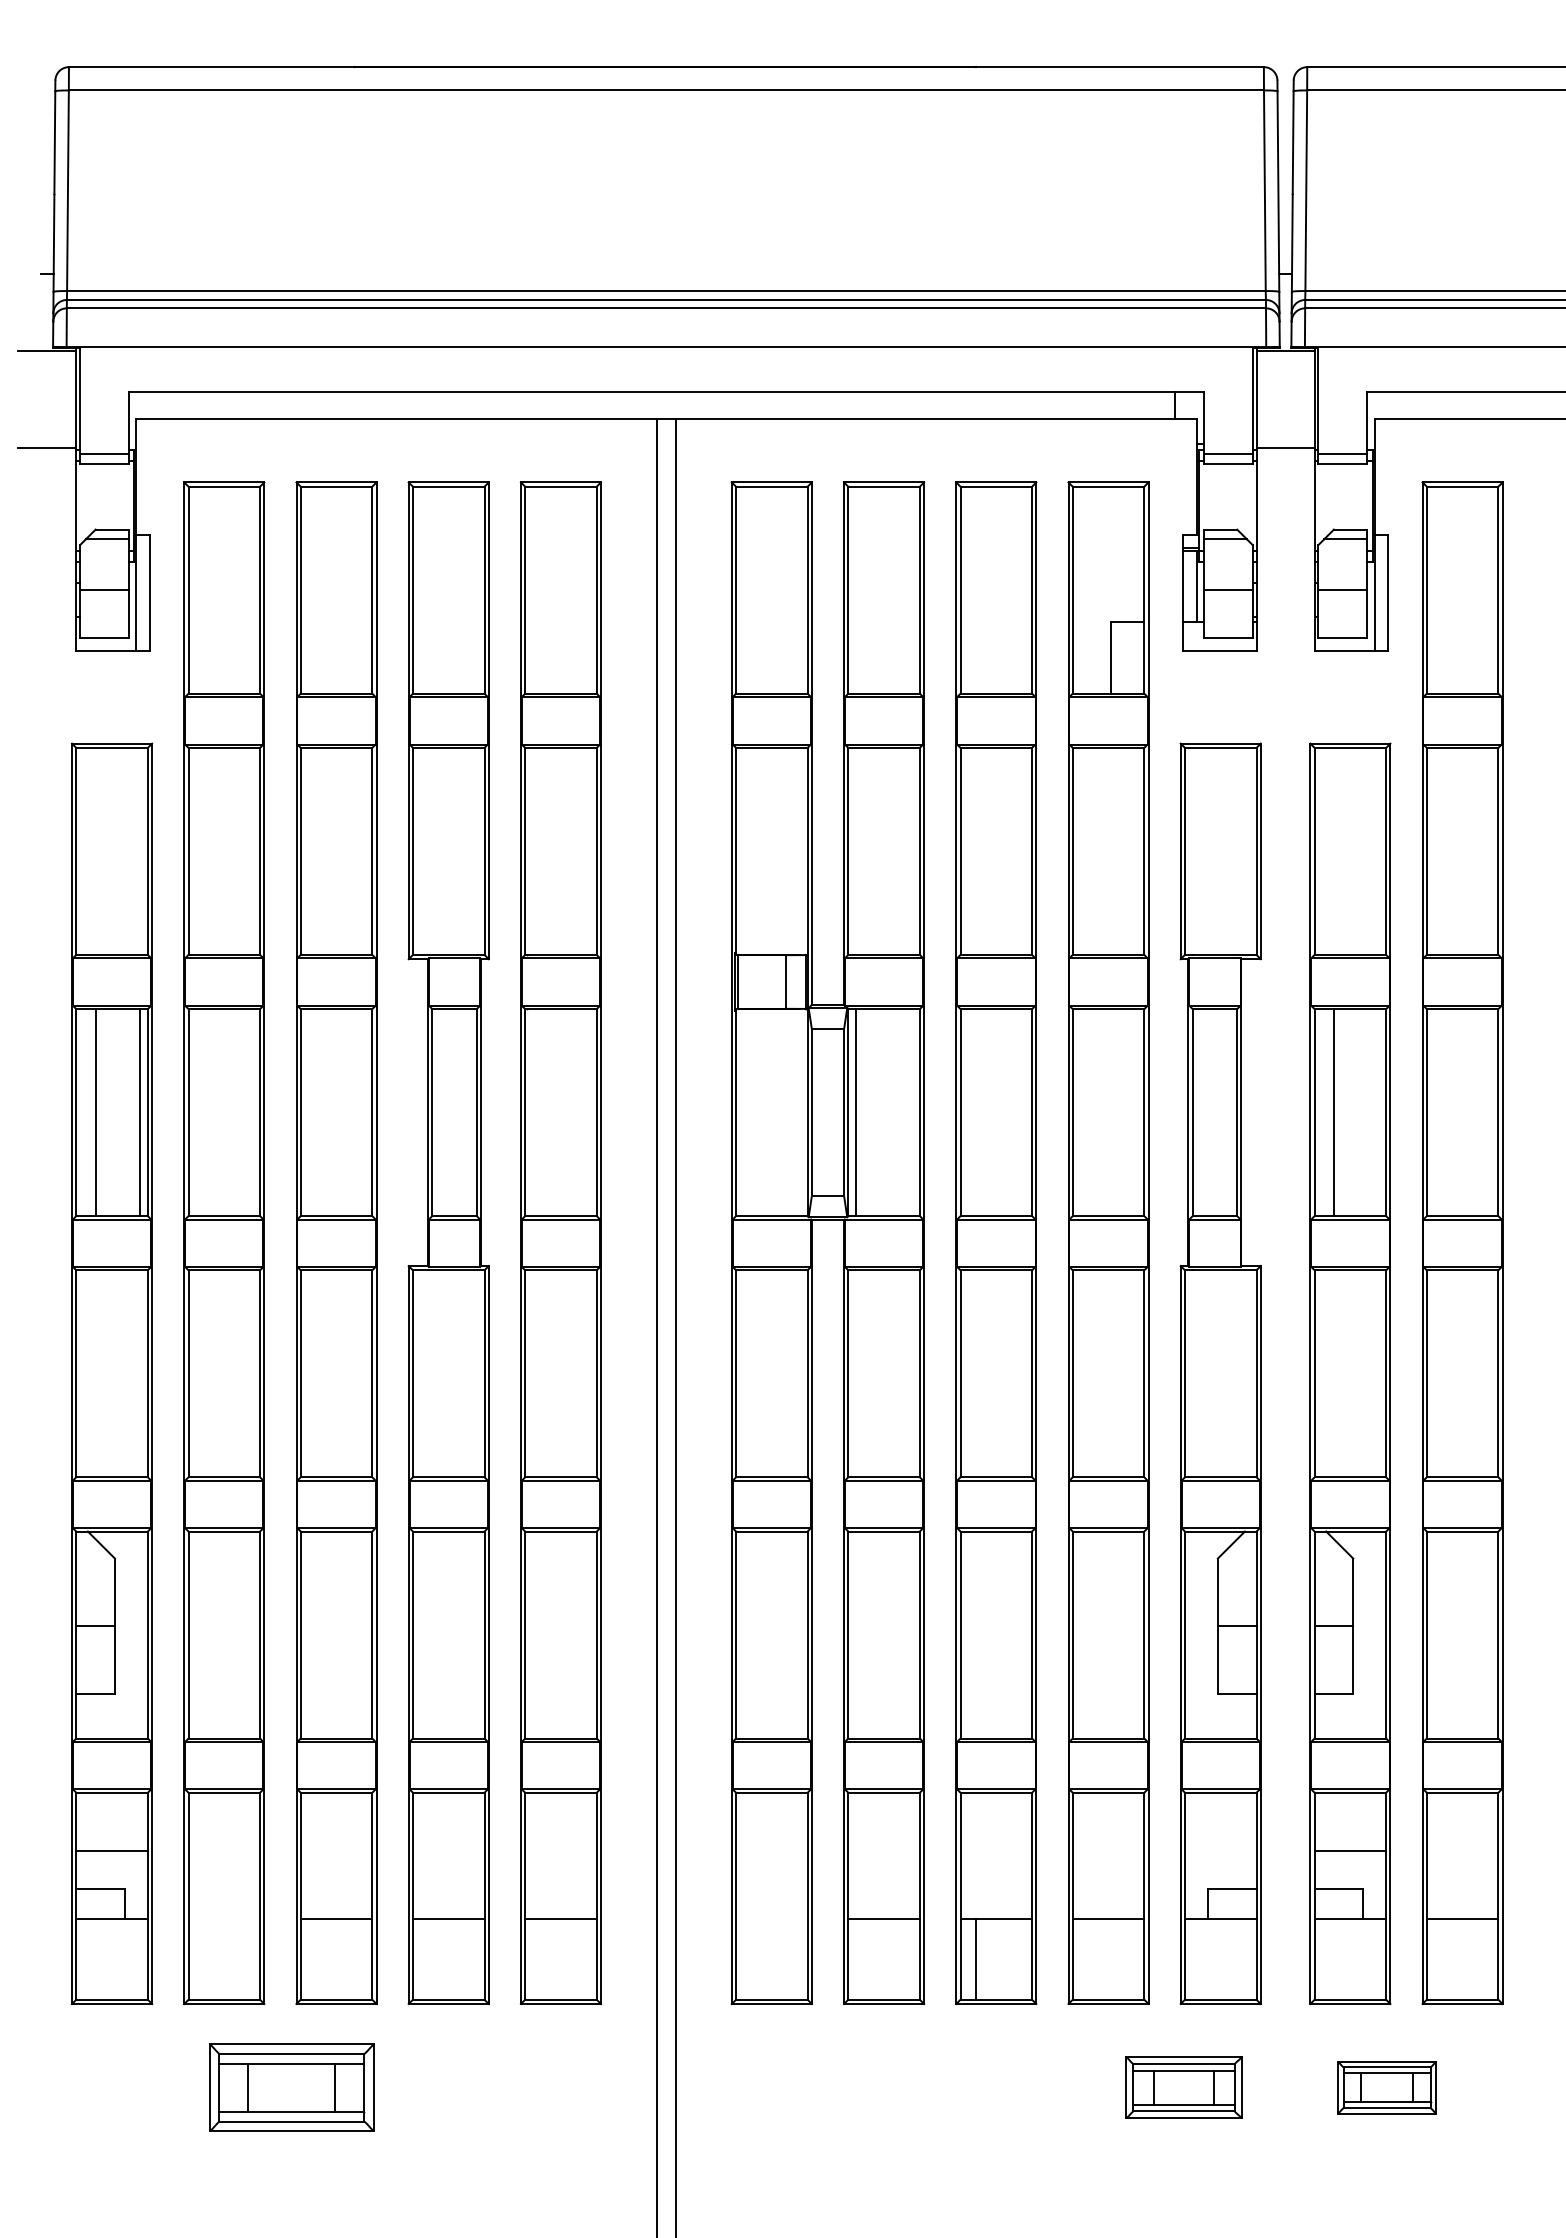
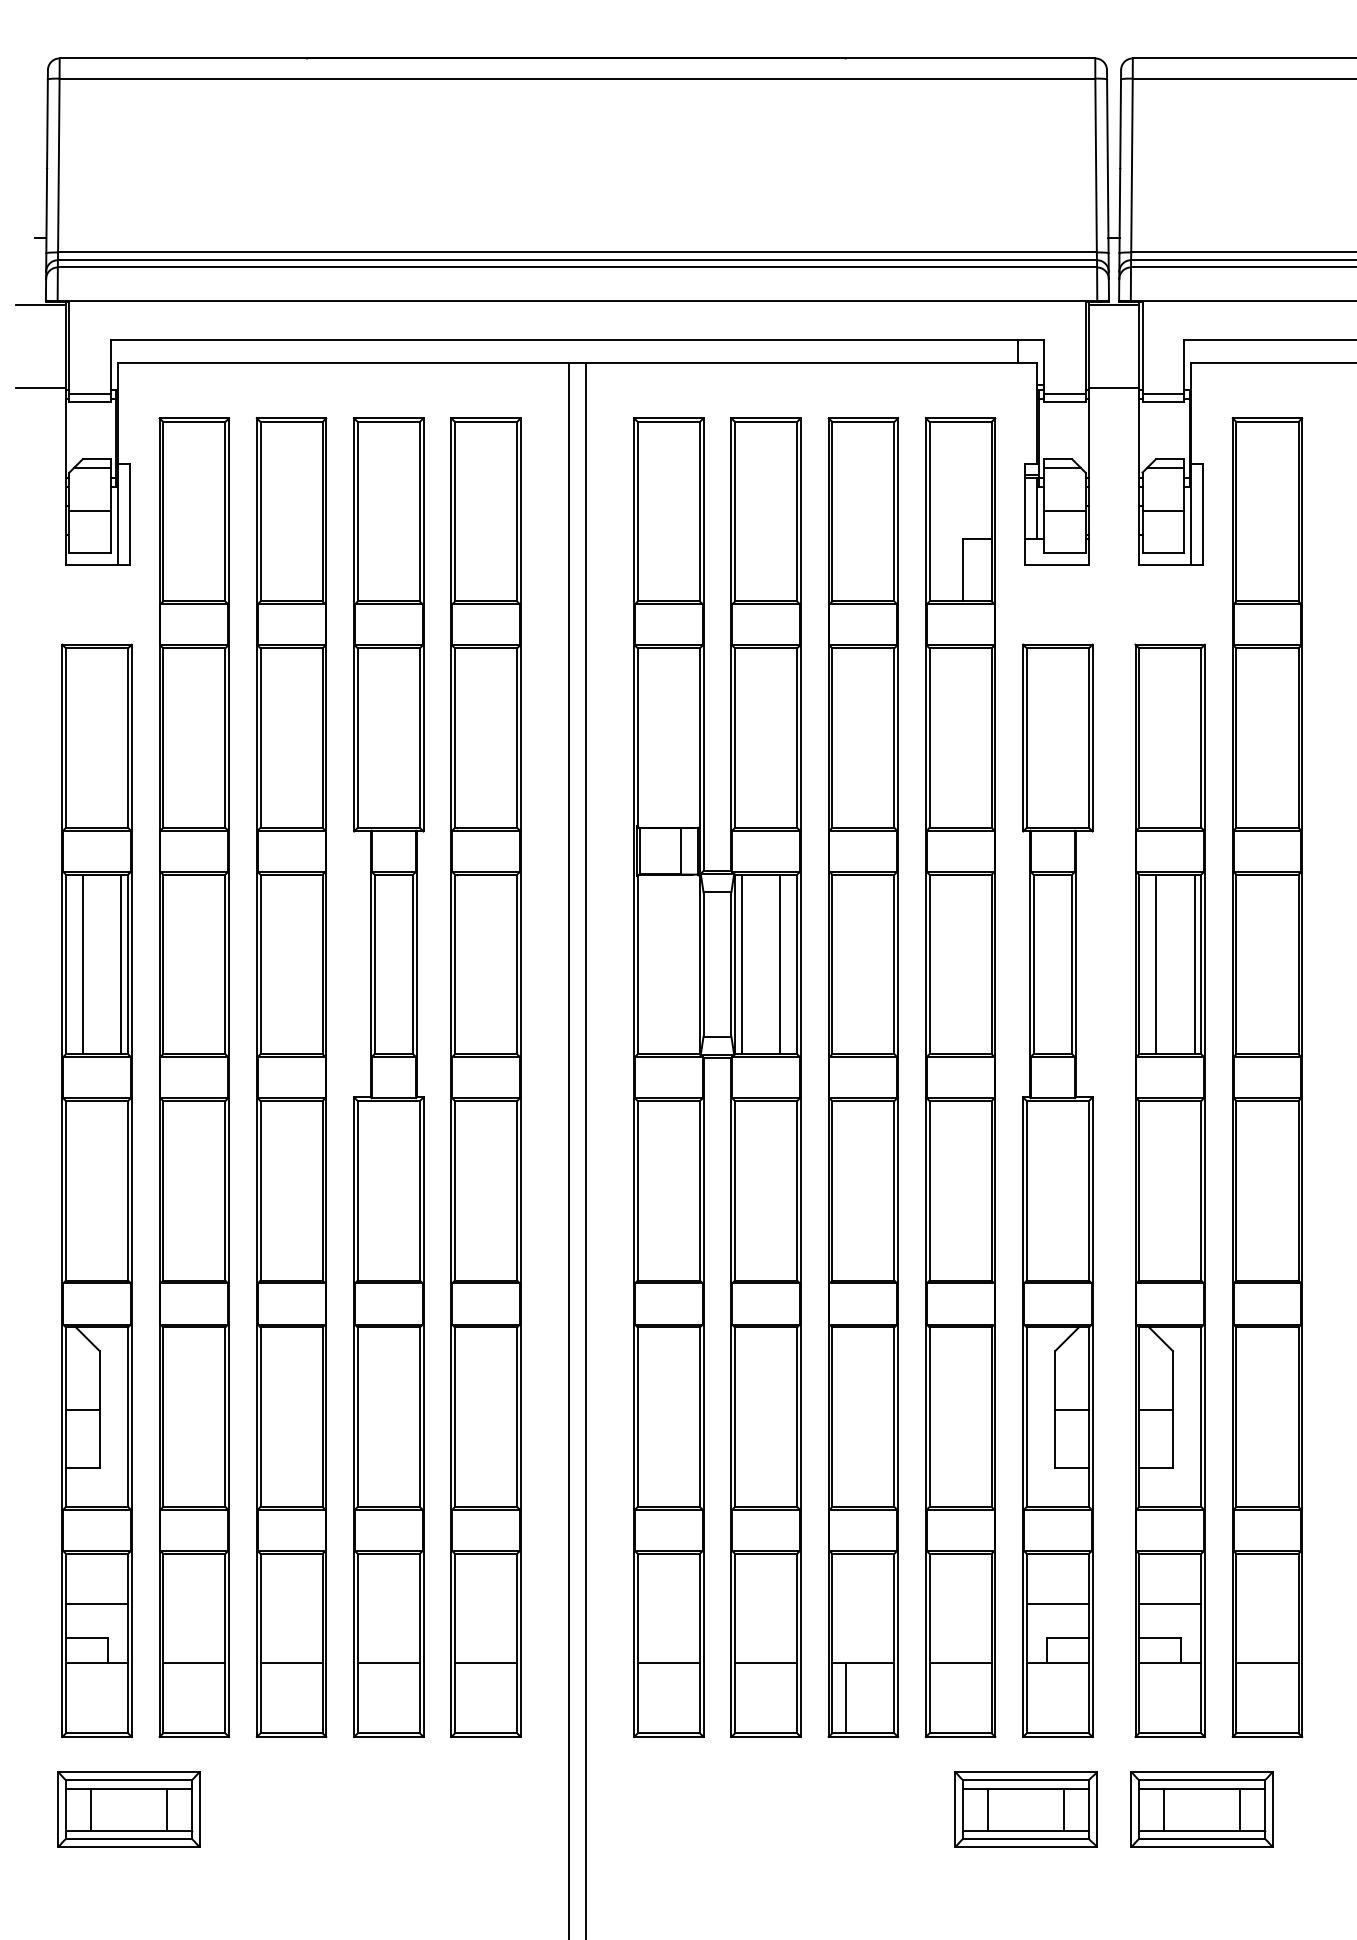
line: (900, 1112) -> (780, 964), added
line: (1378, 1112) -> (1194, 964), added
line: (1220, 1851) -> (1057, 1604), added
line: (224, 1918) -> (194, 1662), added
line: (771, 1918) -> (668, 1662), added
part: (291, 2087) -> (128, 1809), moved
part: (1183, 2087) -> (1025, 1809), size x1.43
part: (1386, 2087) -> (1201, 1809), size x1.67

